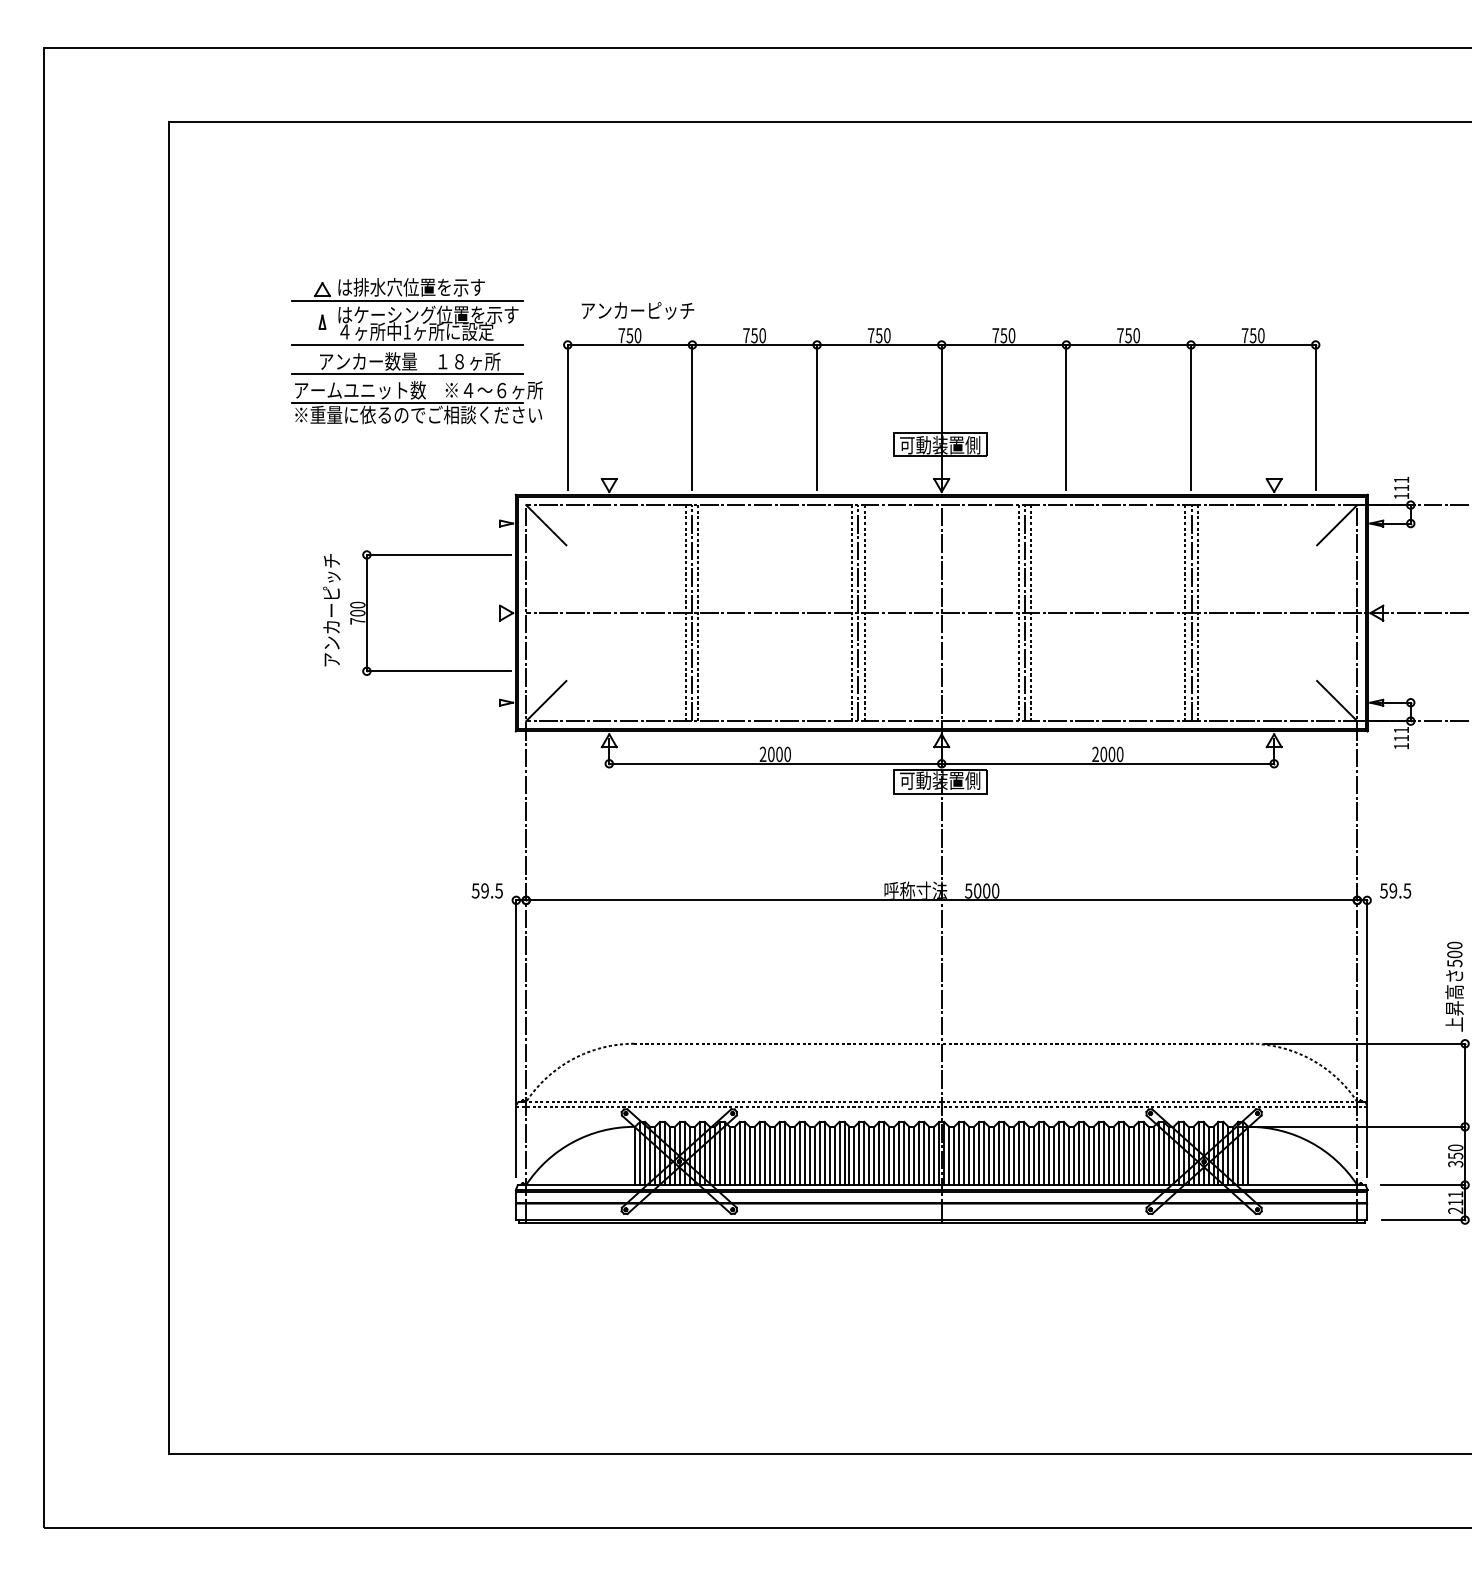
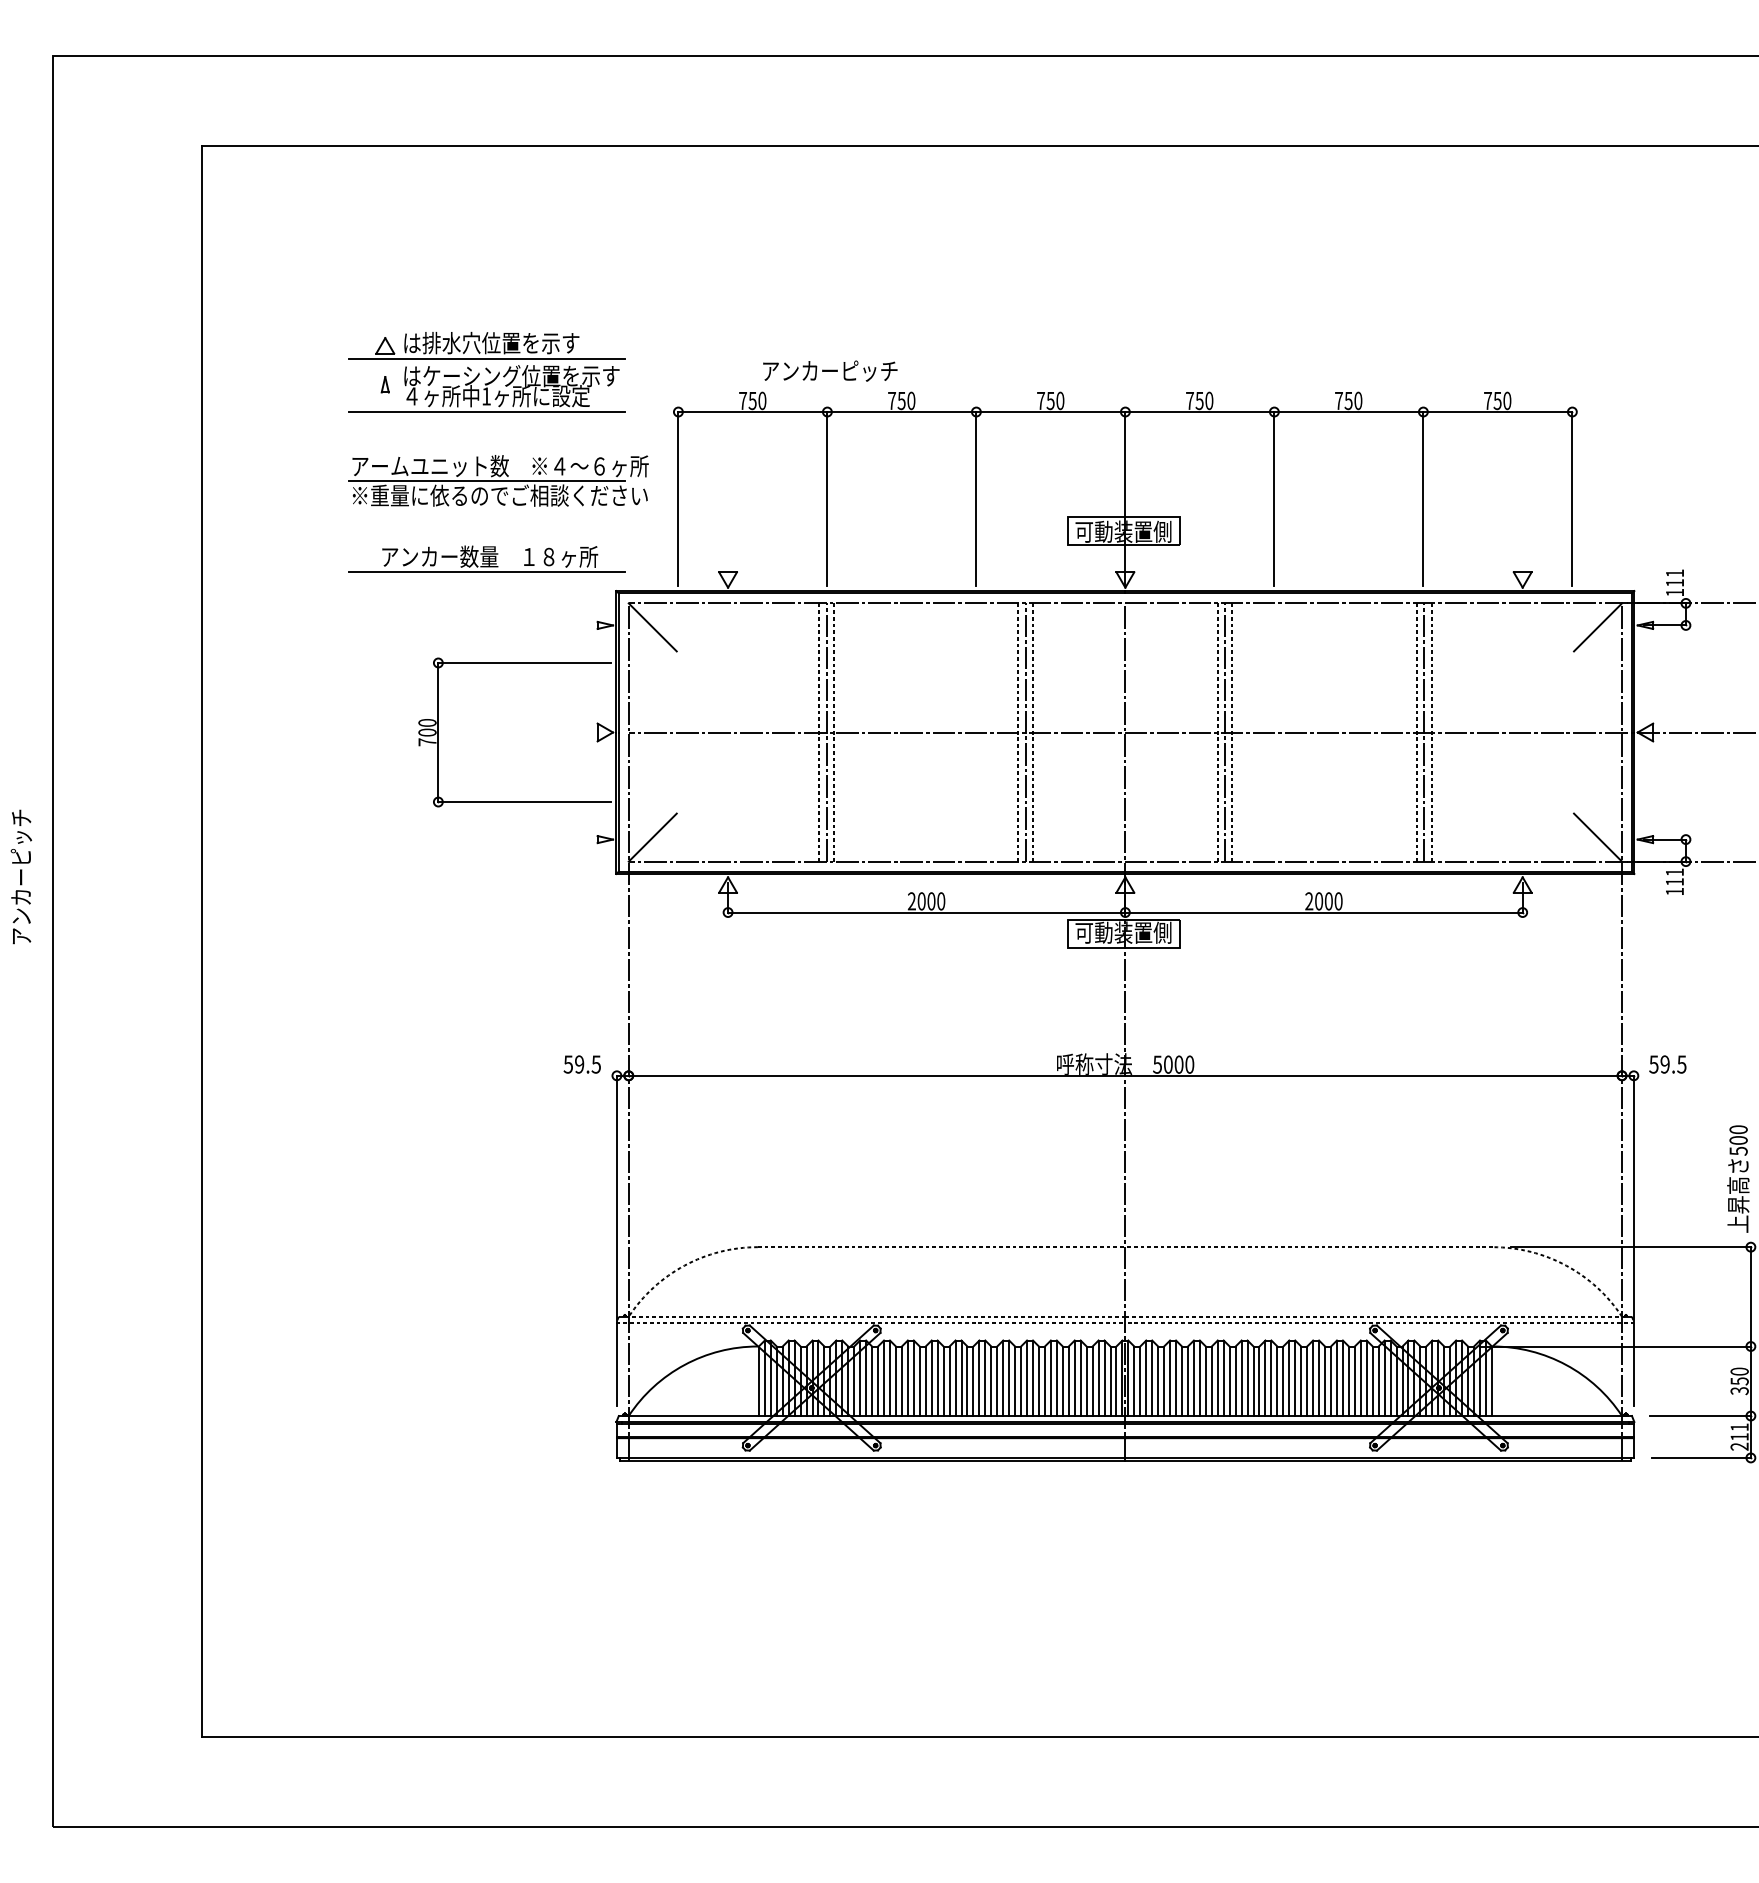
text: (638, 310) -> (830, 370), moved
part: (407, 362) -> (486, 558), moved
text: (331, 609) -> (21, 876), moved

